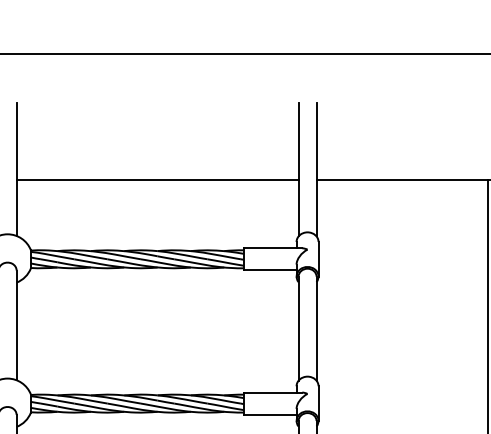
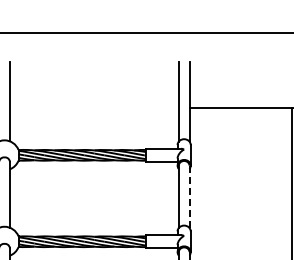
line: (156, 179) -> (93, 107), removed
line: (316, 328) -> (189, 196), solid -> dashed

